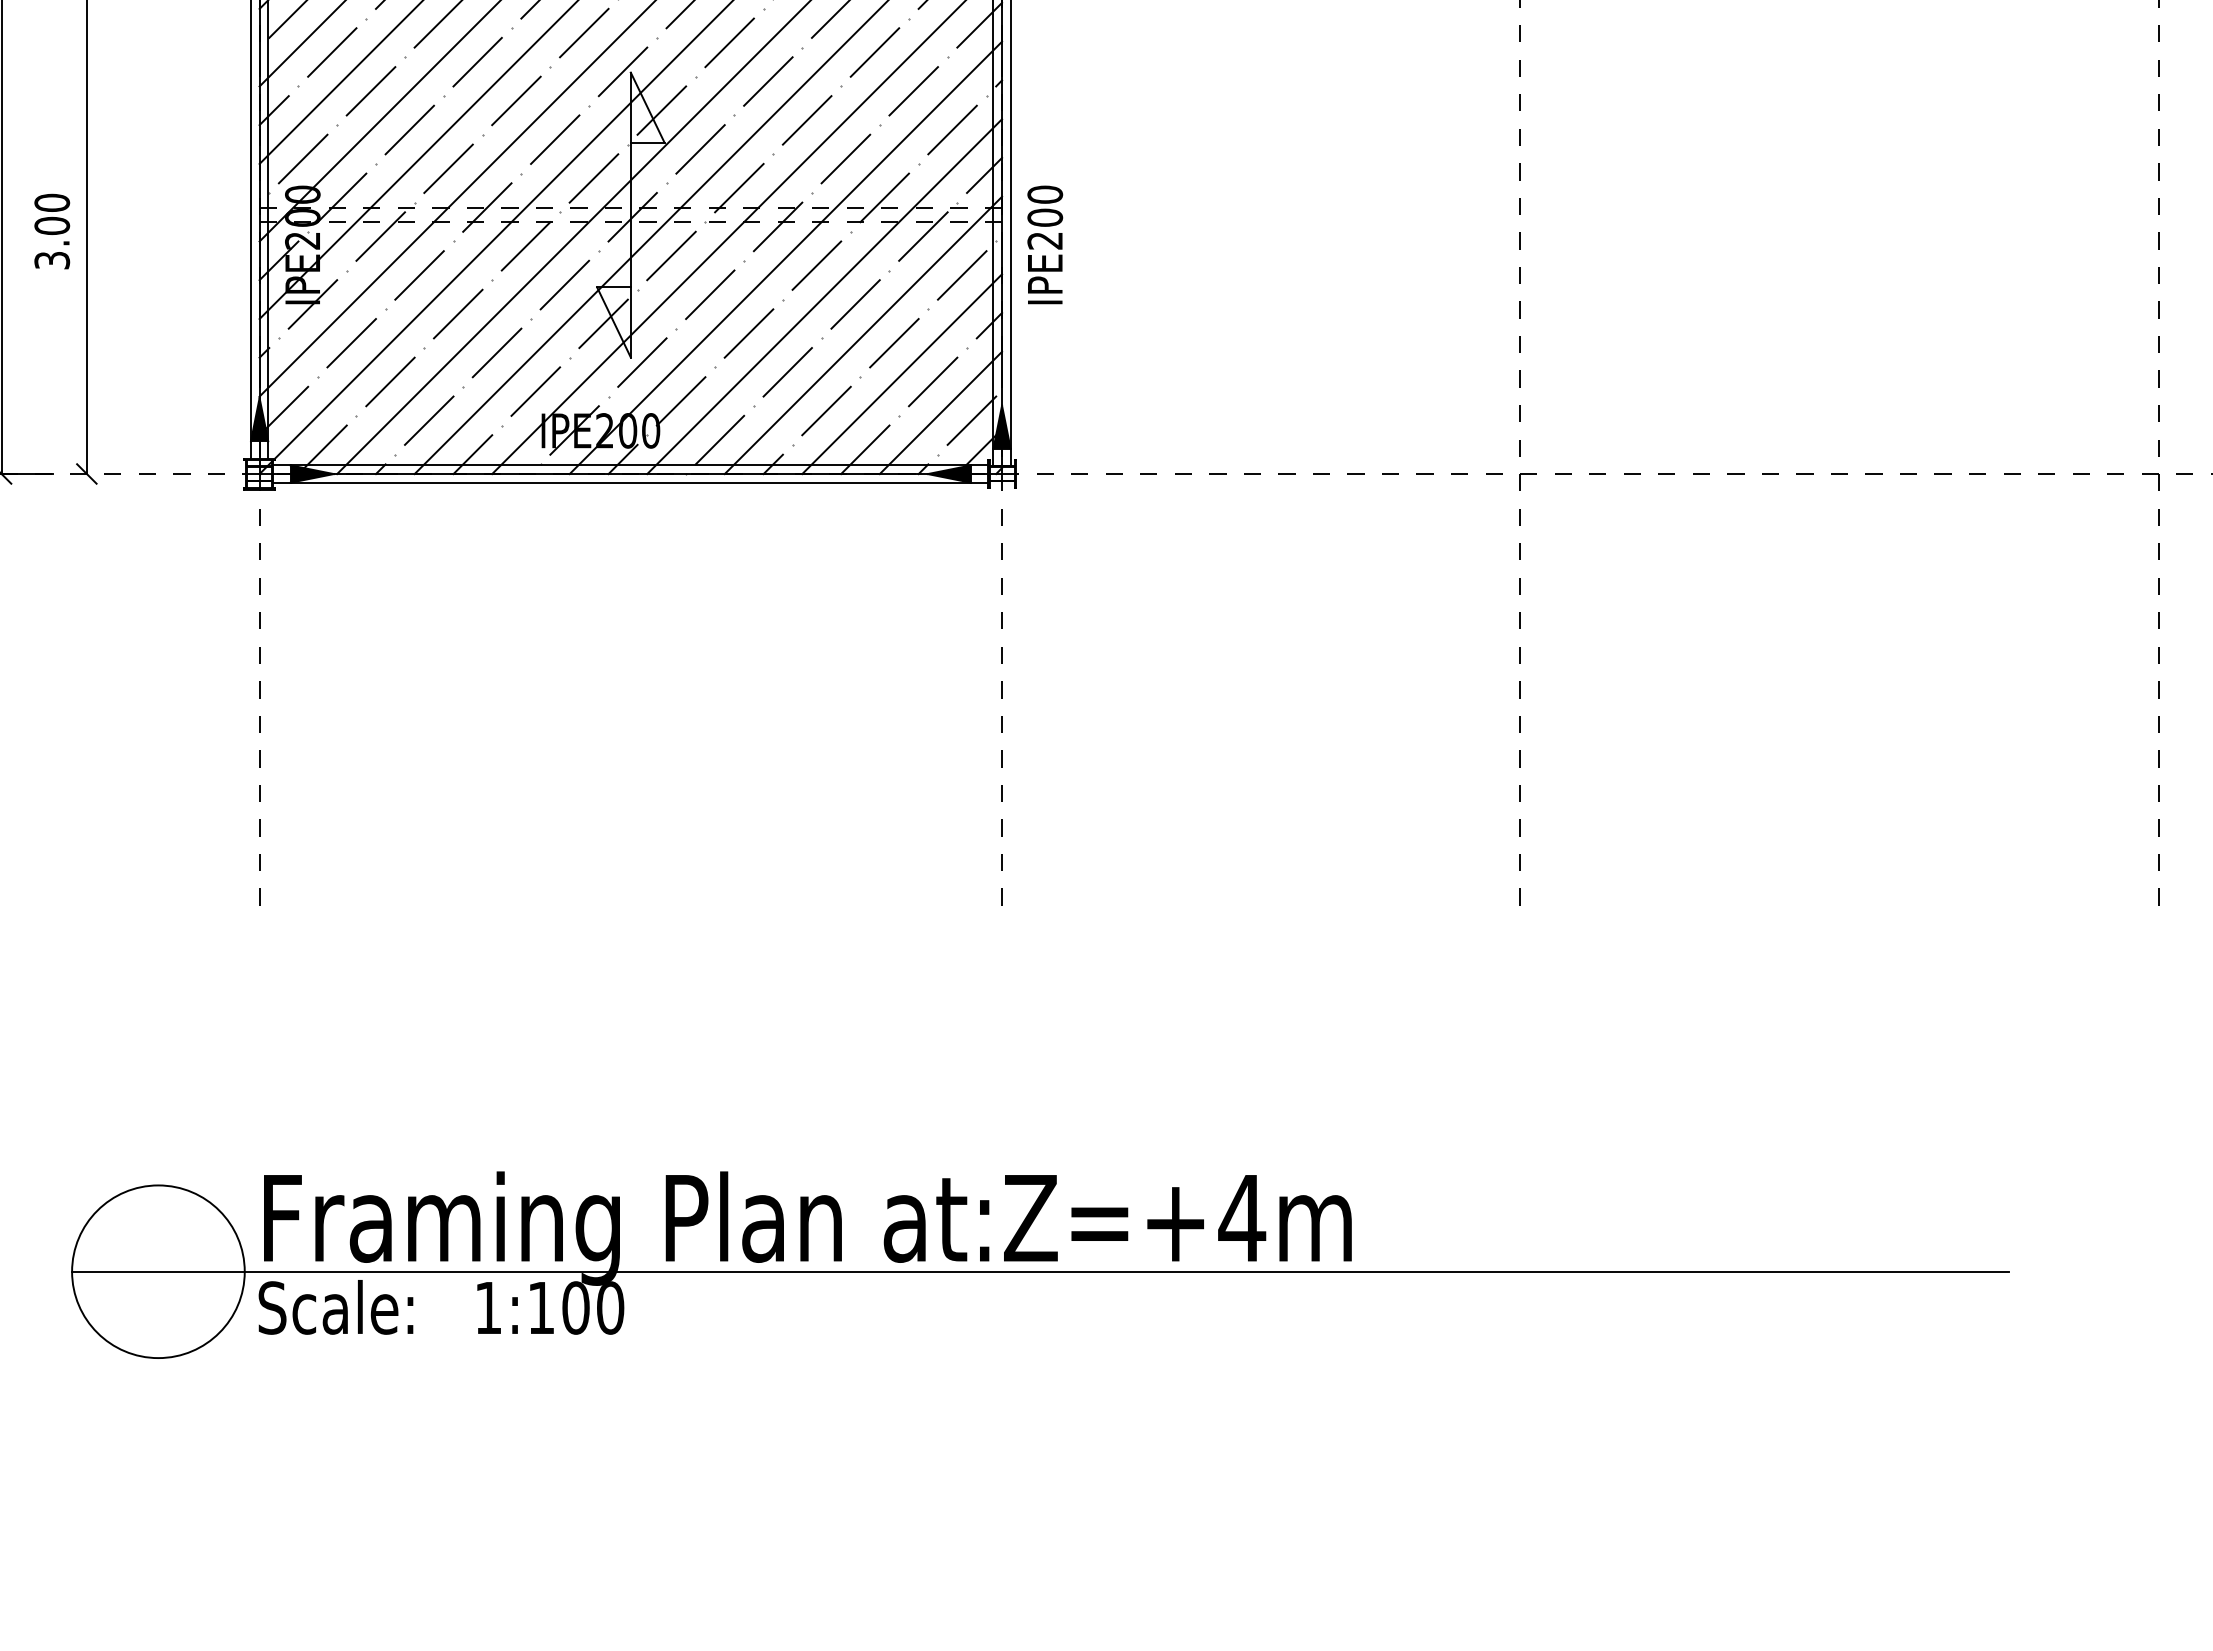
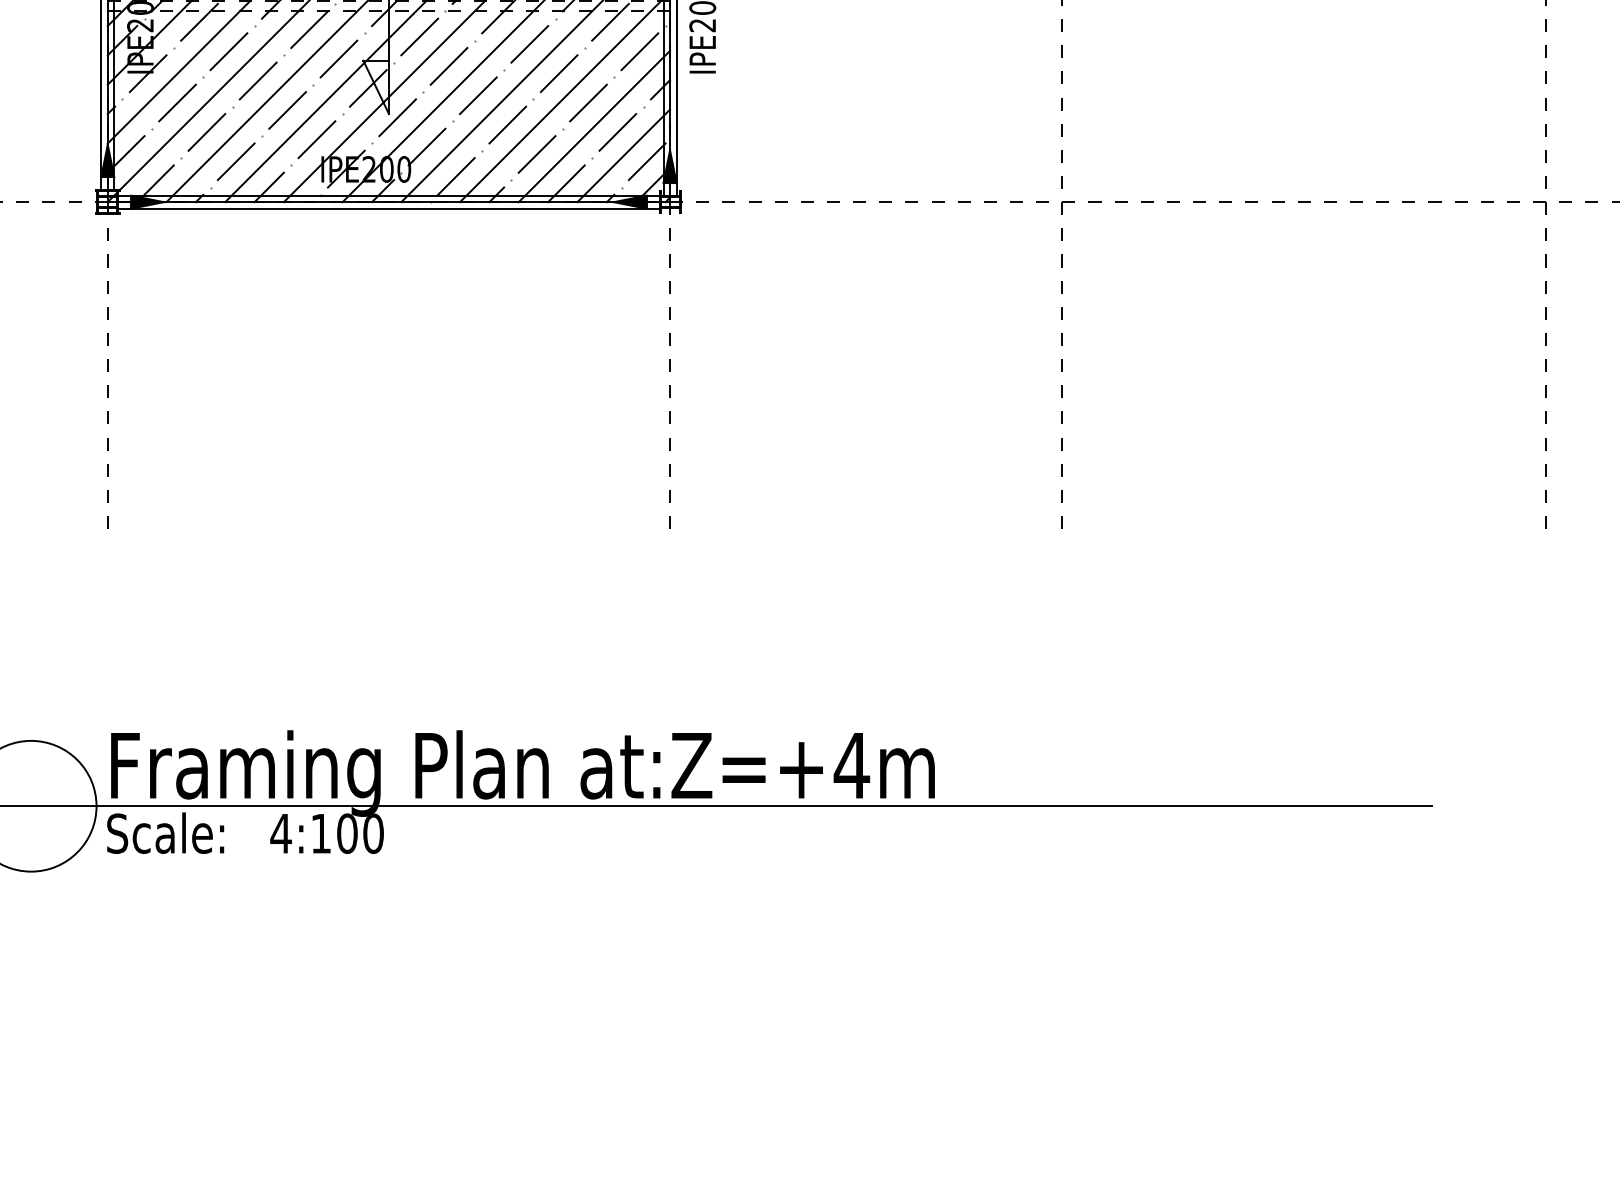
text: (488, 1307) -> (281, 833), 1:100 -> 4:100

